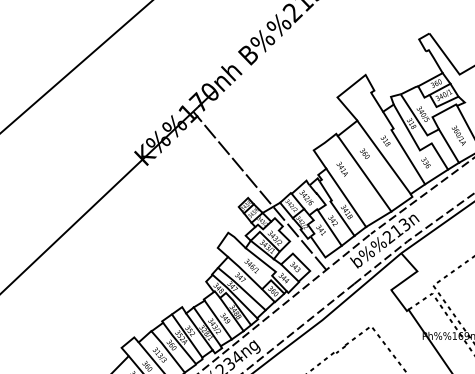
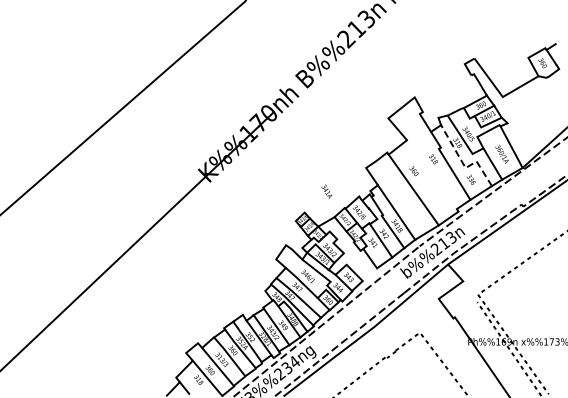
line: (418, 147) -> (464, 165), solid -> dashed
line: (383, 157) -> (431, 174), removed
text: (341, 169) -> (326, 191), moved
line: (259, 191) -> (315, 206), removed
line: (419, 301) -> (465, 309), removed

